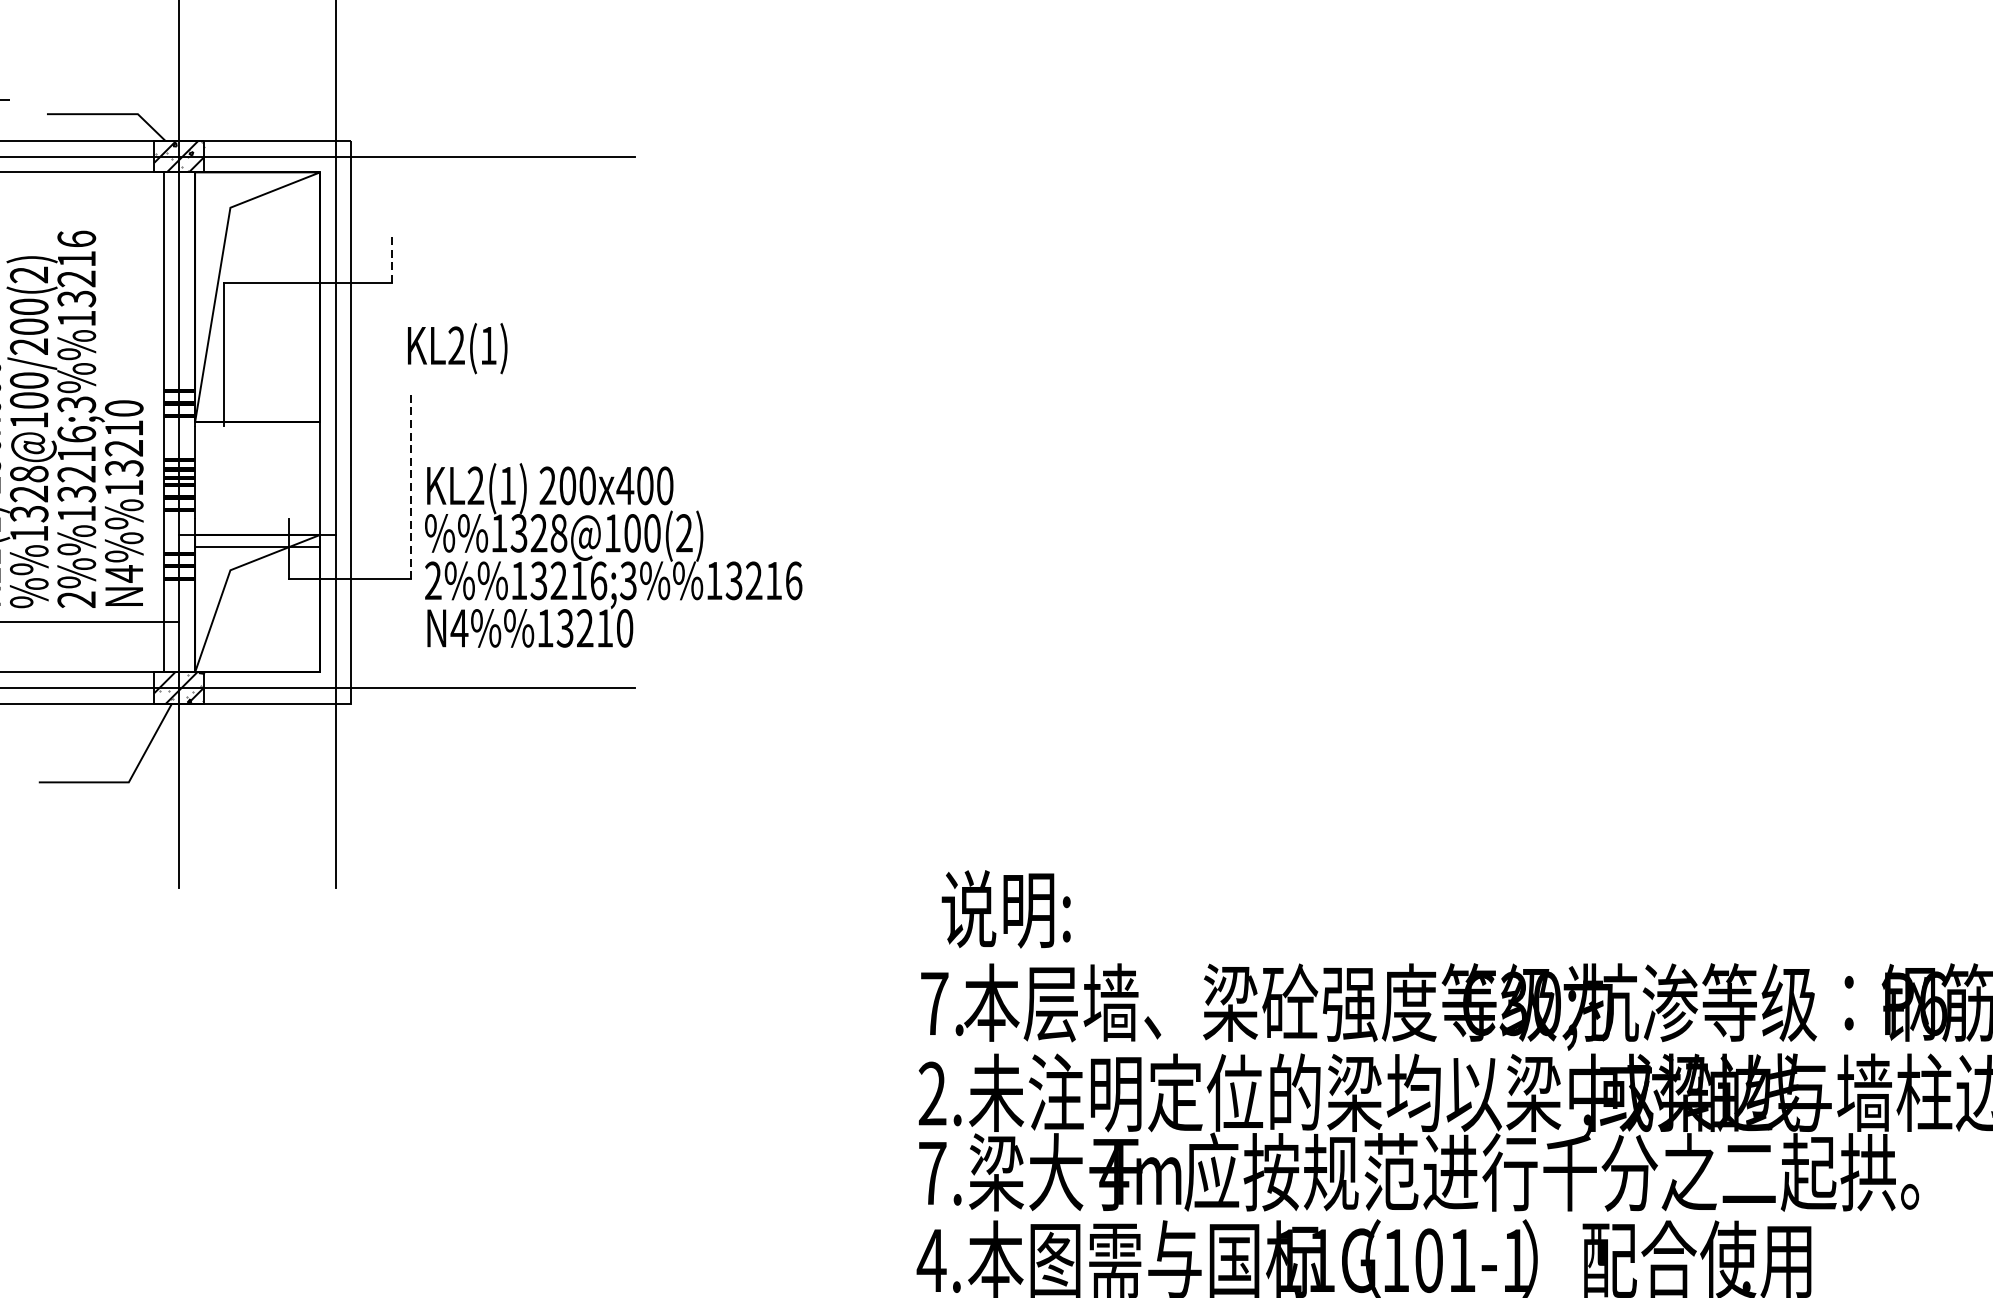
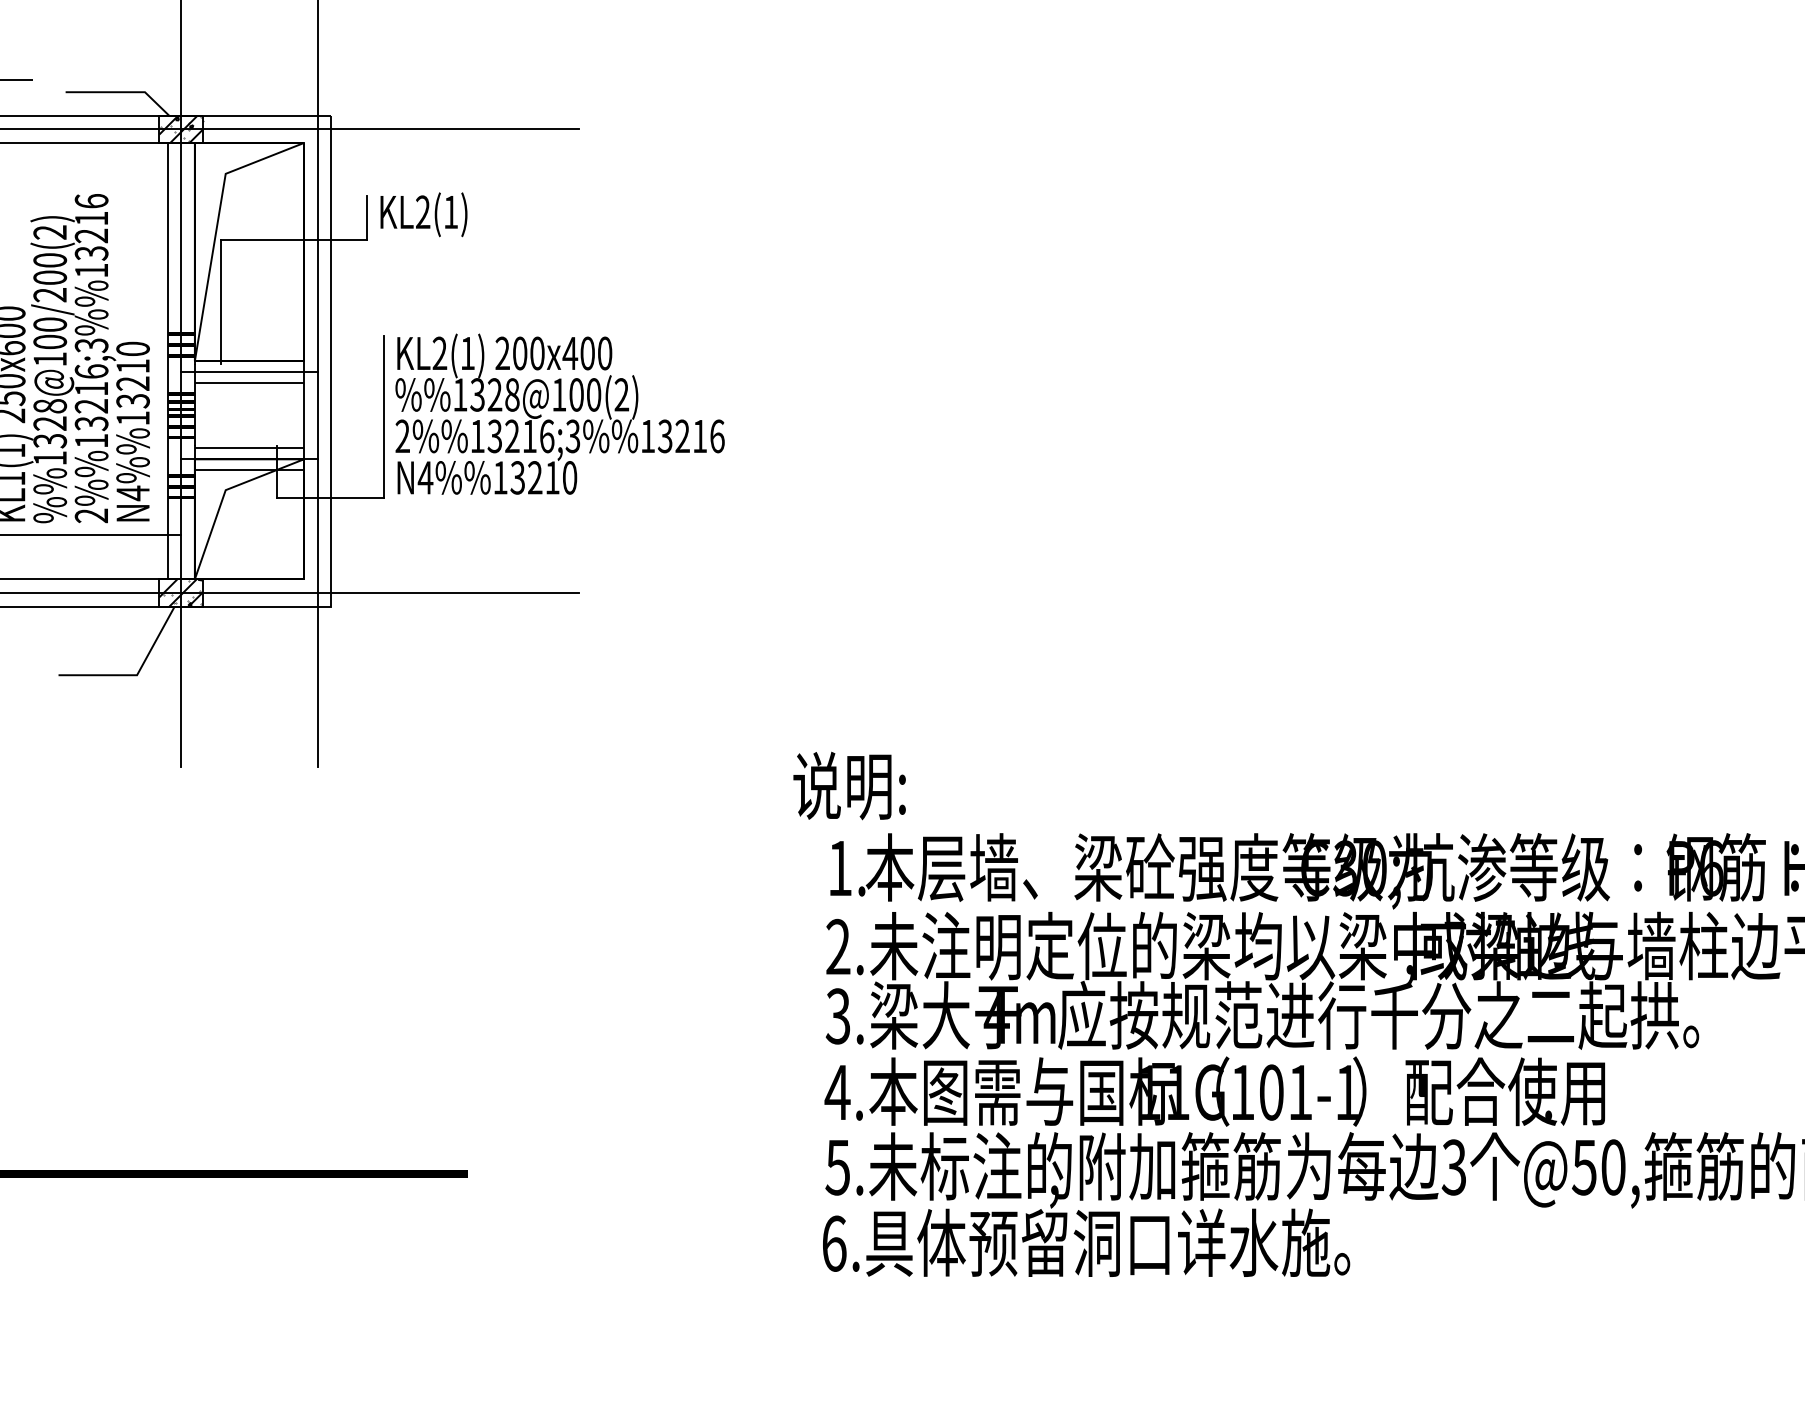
line: (391, 257) -> (366, 217), dashed -> solid
text: (457, 348) -> (423, 214), moved
line: (257, 435) -> (249, 372), added
line: (256, 446) -> (248, 382), added
line: (411, 485) -> (383, 416), dashed -> solid
line: (256, 522) -> (248, 448), added
text: (612, 554) -> (559, 413), moved
text: (1006, 908) -> (849, 785), moved
text: (935, 1003) -> (840, 868), 7. -> 1.
text: (931, 1173) -> (837, 1016), 7. -> 3.

